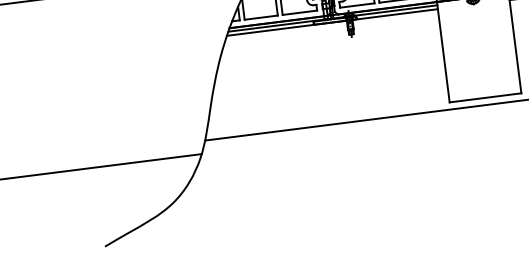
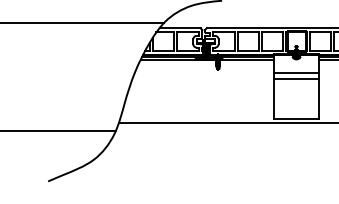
line: (476, 24) -> (296, 72), added
line: (477, 35) -> (296, 79), added

